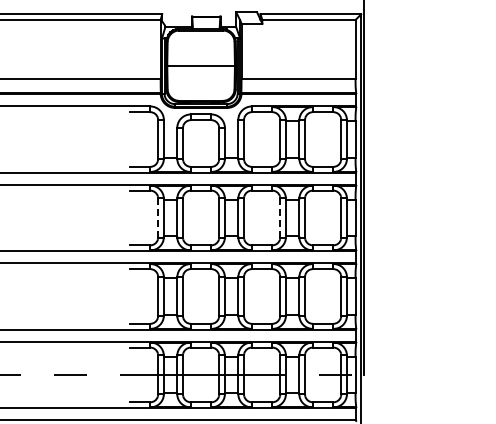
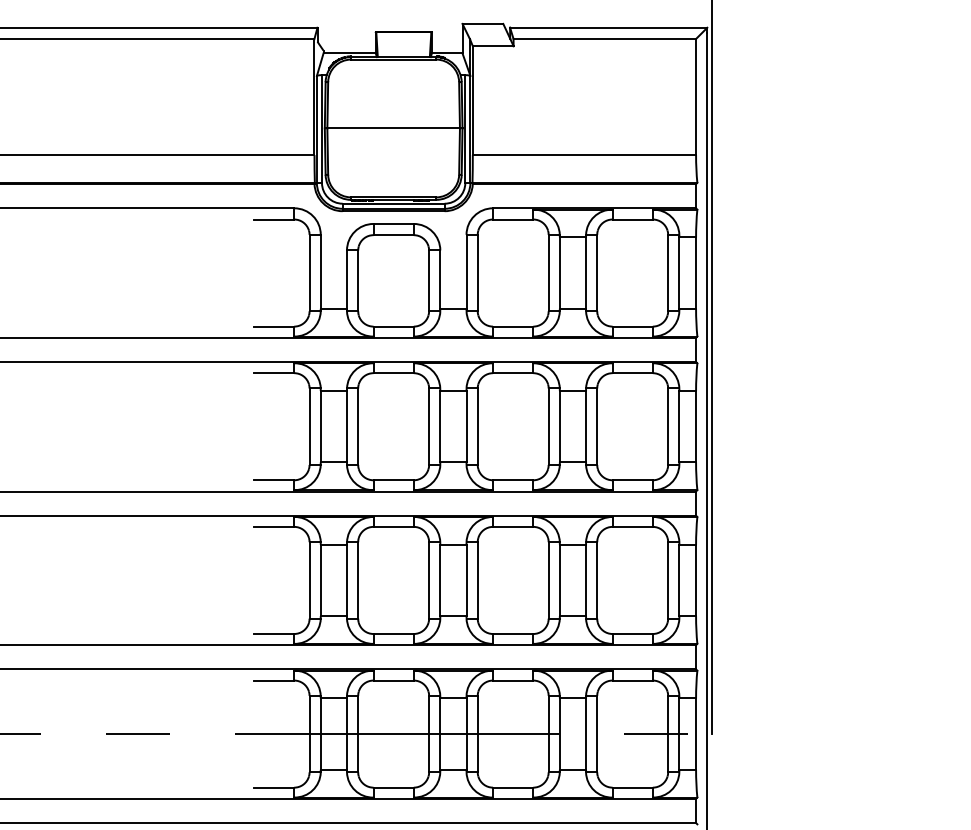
line: (158, 217) -> (310, 425), dashed -> solid
line: (280, 217) -> (549, 425), dashed -> solid

